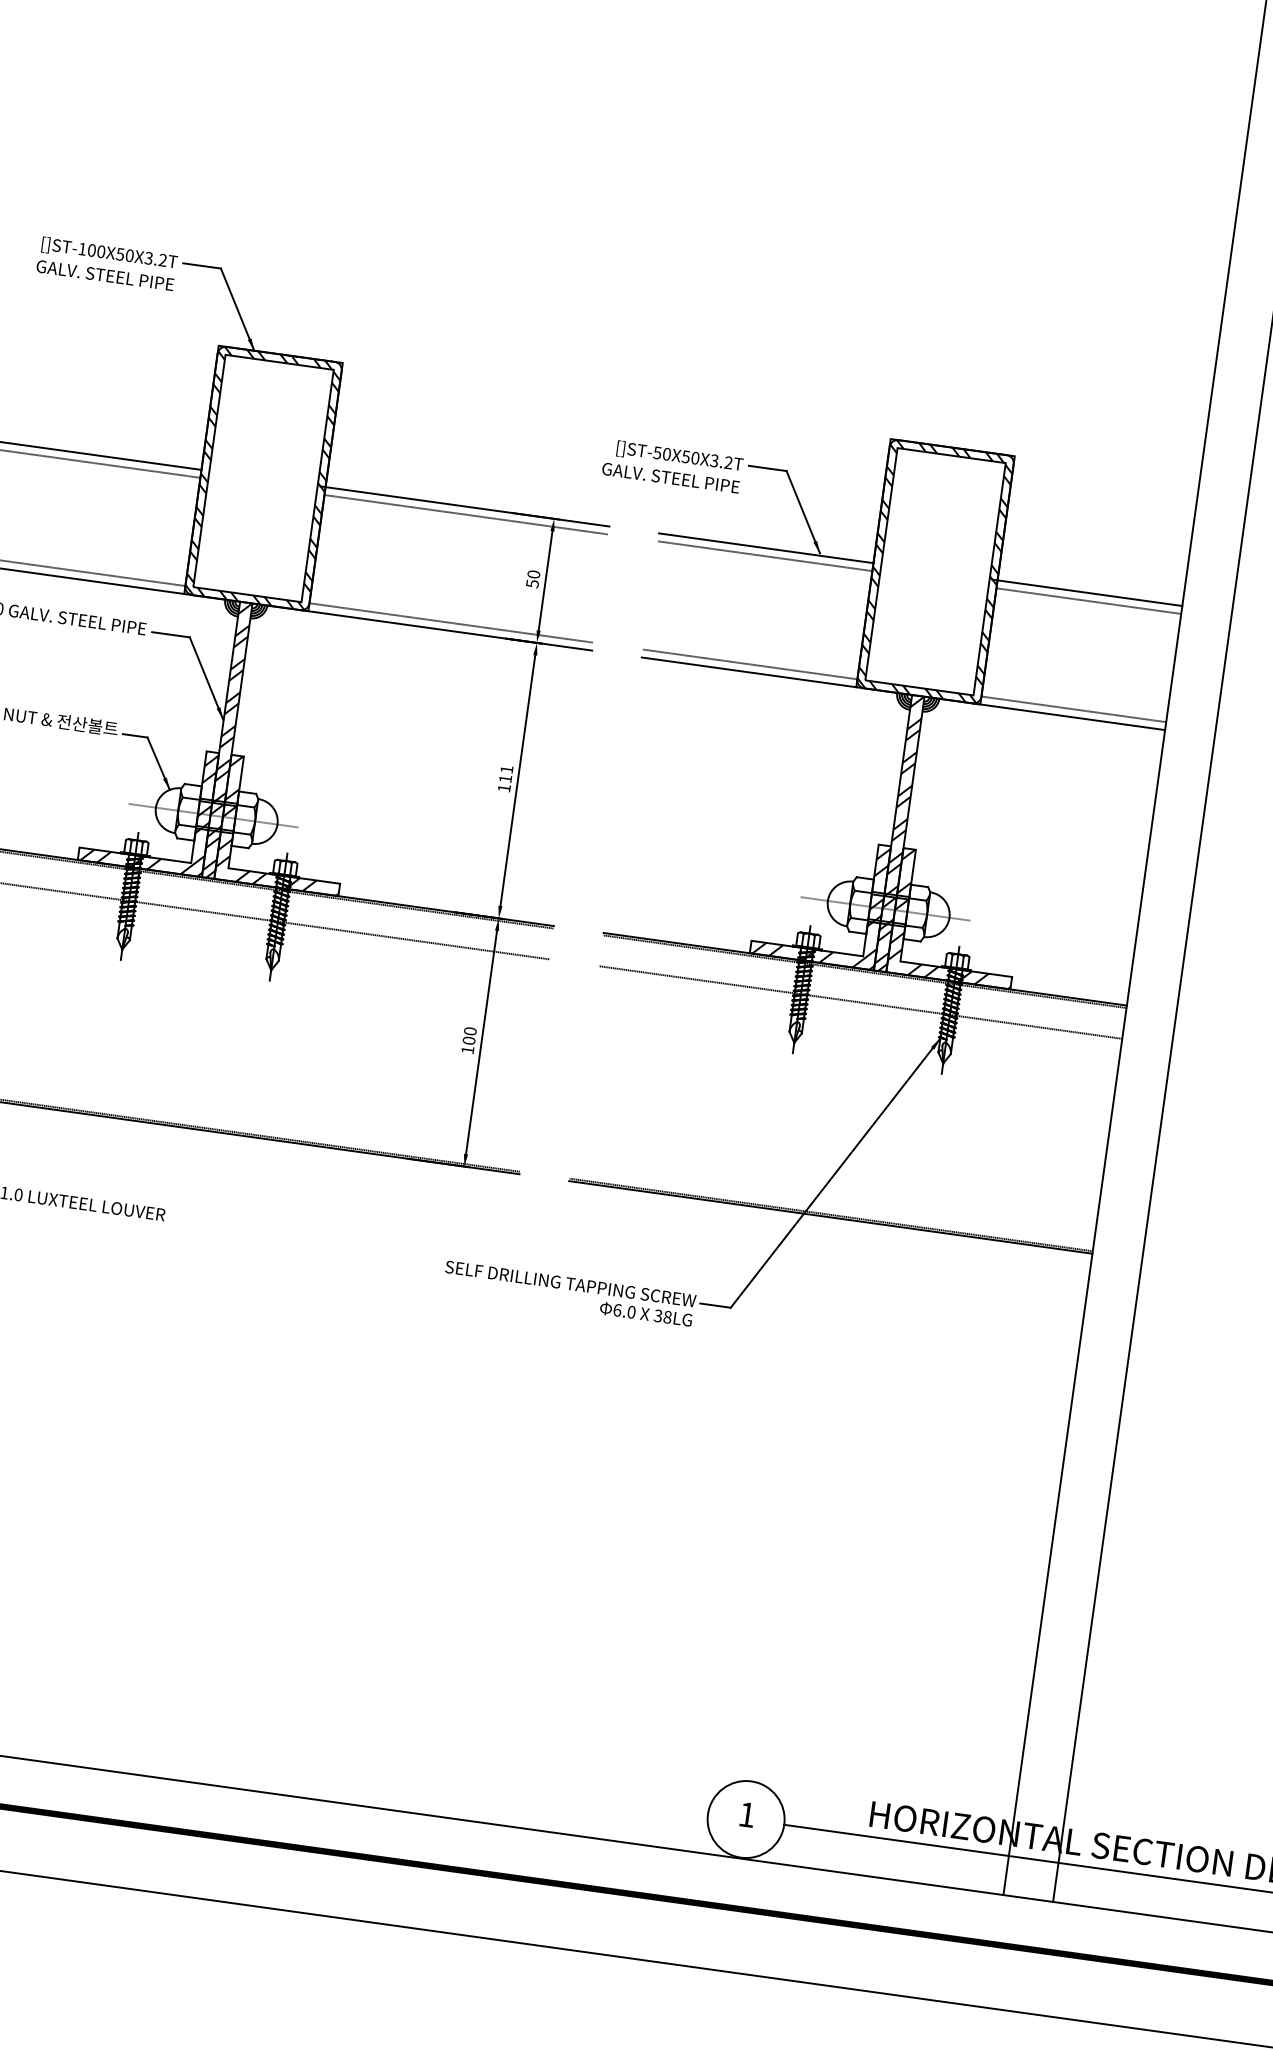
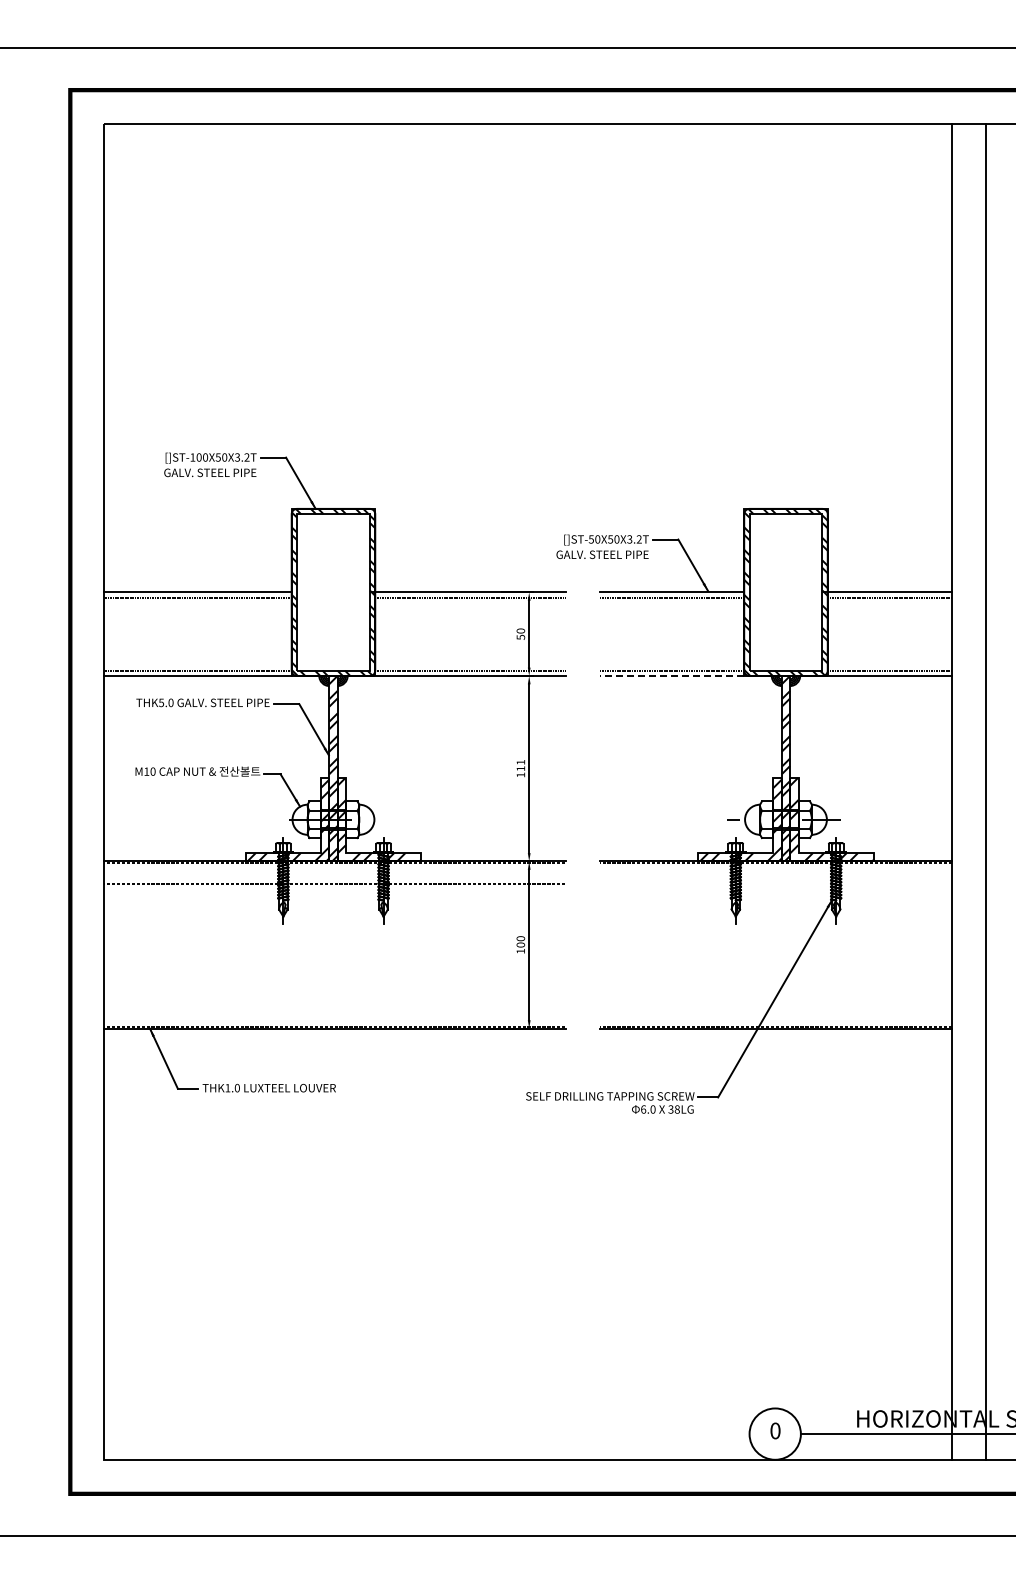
line: (748, 671) -> (671, 675), solid -> dashed
line: (859, 1001) -> (775, 883), removed
text: (747, 1814) -> (775, 1430), 1 -> 0

